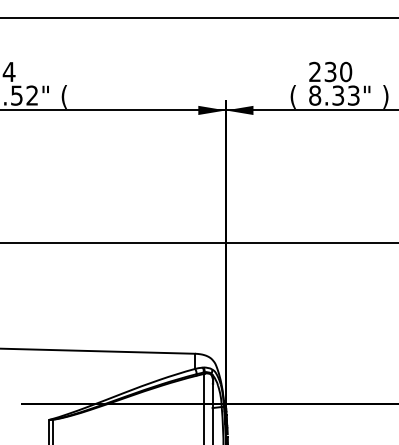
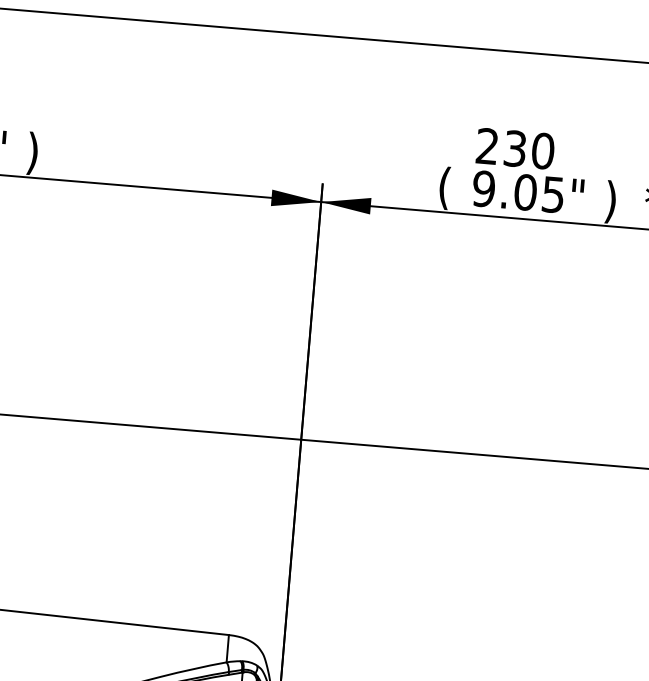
text: (334, 95) -> (518, 191), 8.33" -> 9.05"
text: (63, 96) -> (31, 152), ( -> )

